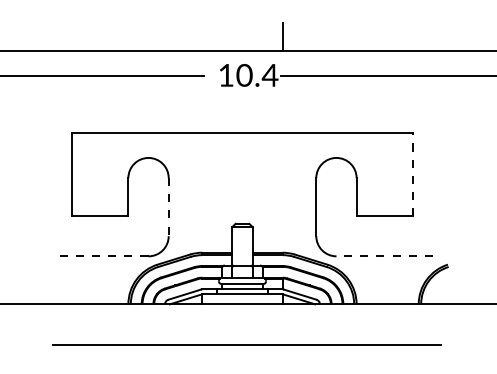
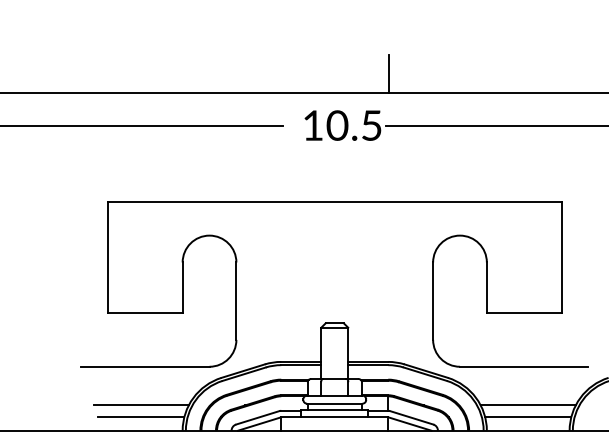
text: (269, 75) -> (370, 125), 10.4 -> 10.5
line: (412, 174) -> (561, 257), dashed -> solid
line: (168, 207) -> (236, 301), dashed -> solid
line: (99, 256) -> (144, 366), dashed -> solid
line: (384, 256) -> (524, 366), dashed -> solid
line: (96, 285) -> (140, 405), added
line: (387, 285) -> (528, 405), added
line: (97, 294) -> (141, 417), added
line: (387, 294) -> (528, 417), added

